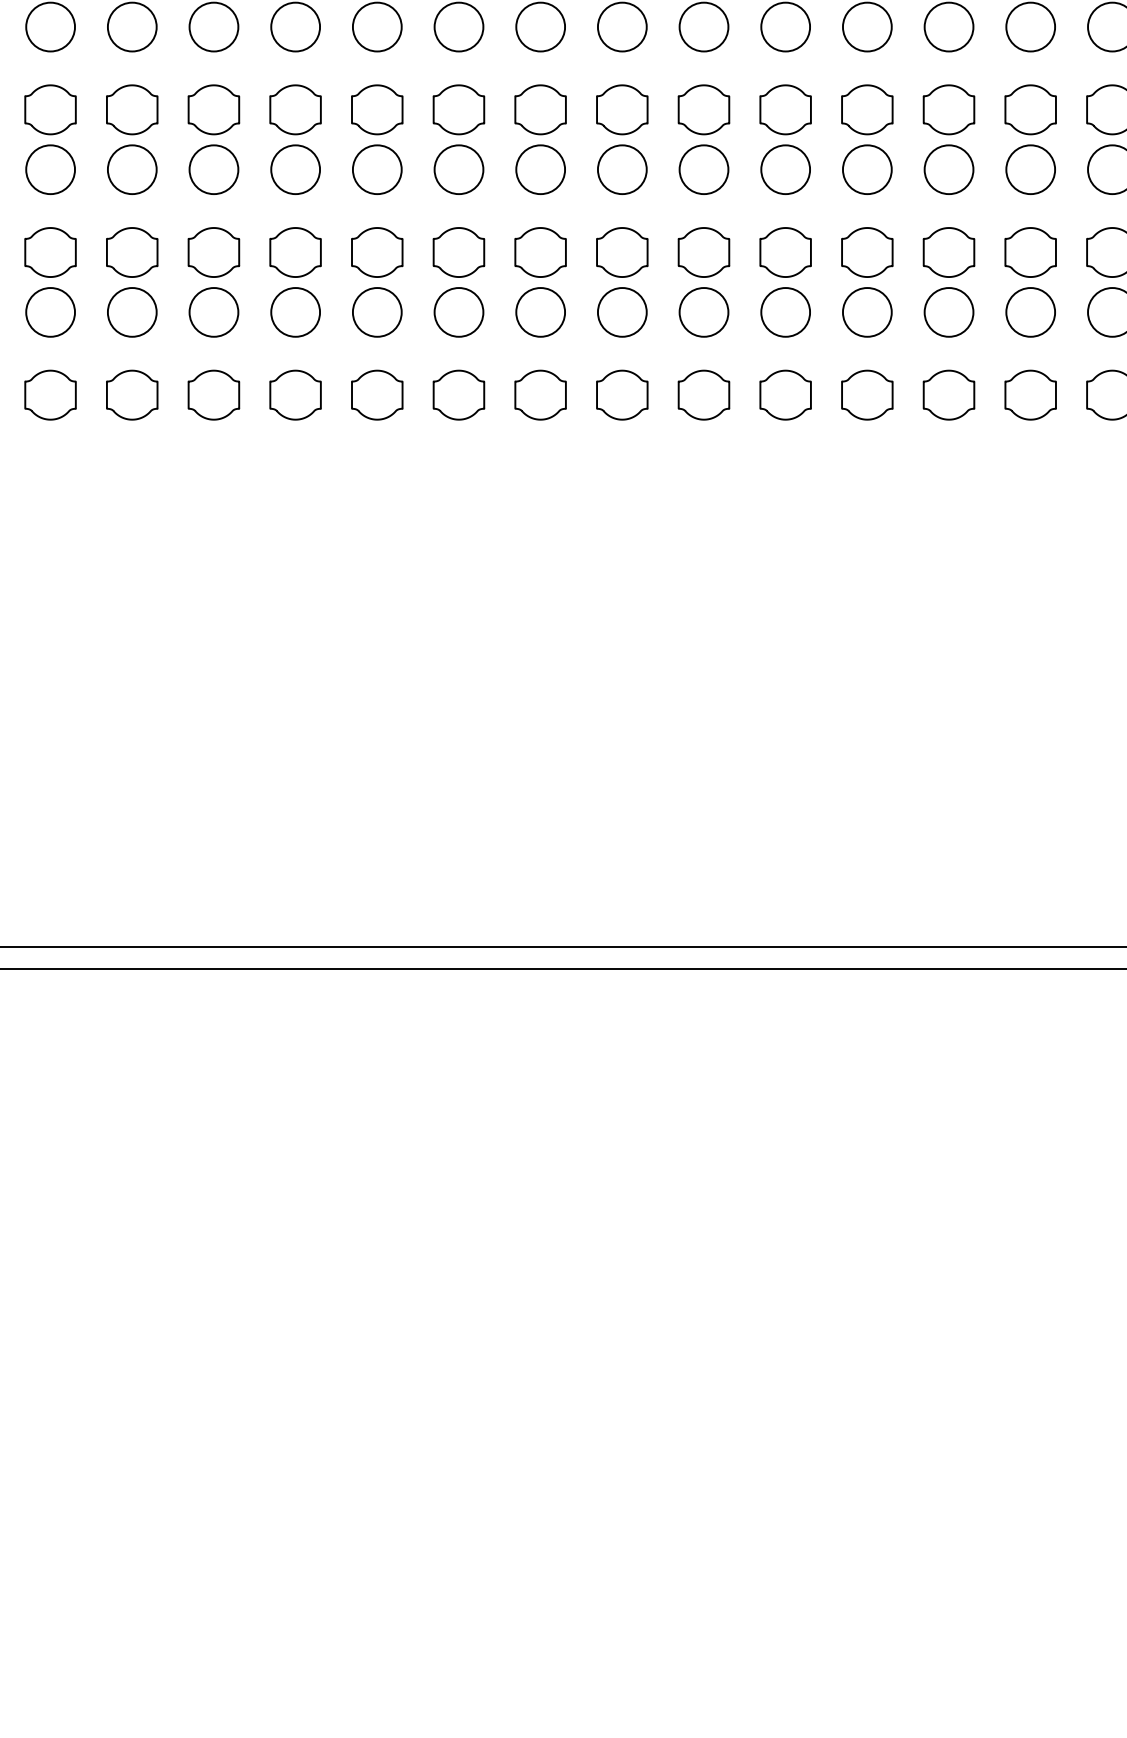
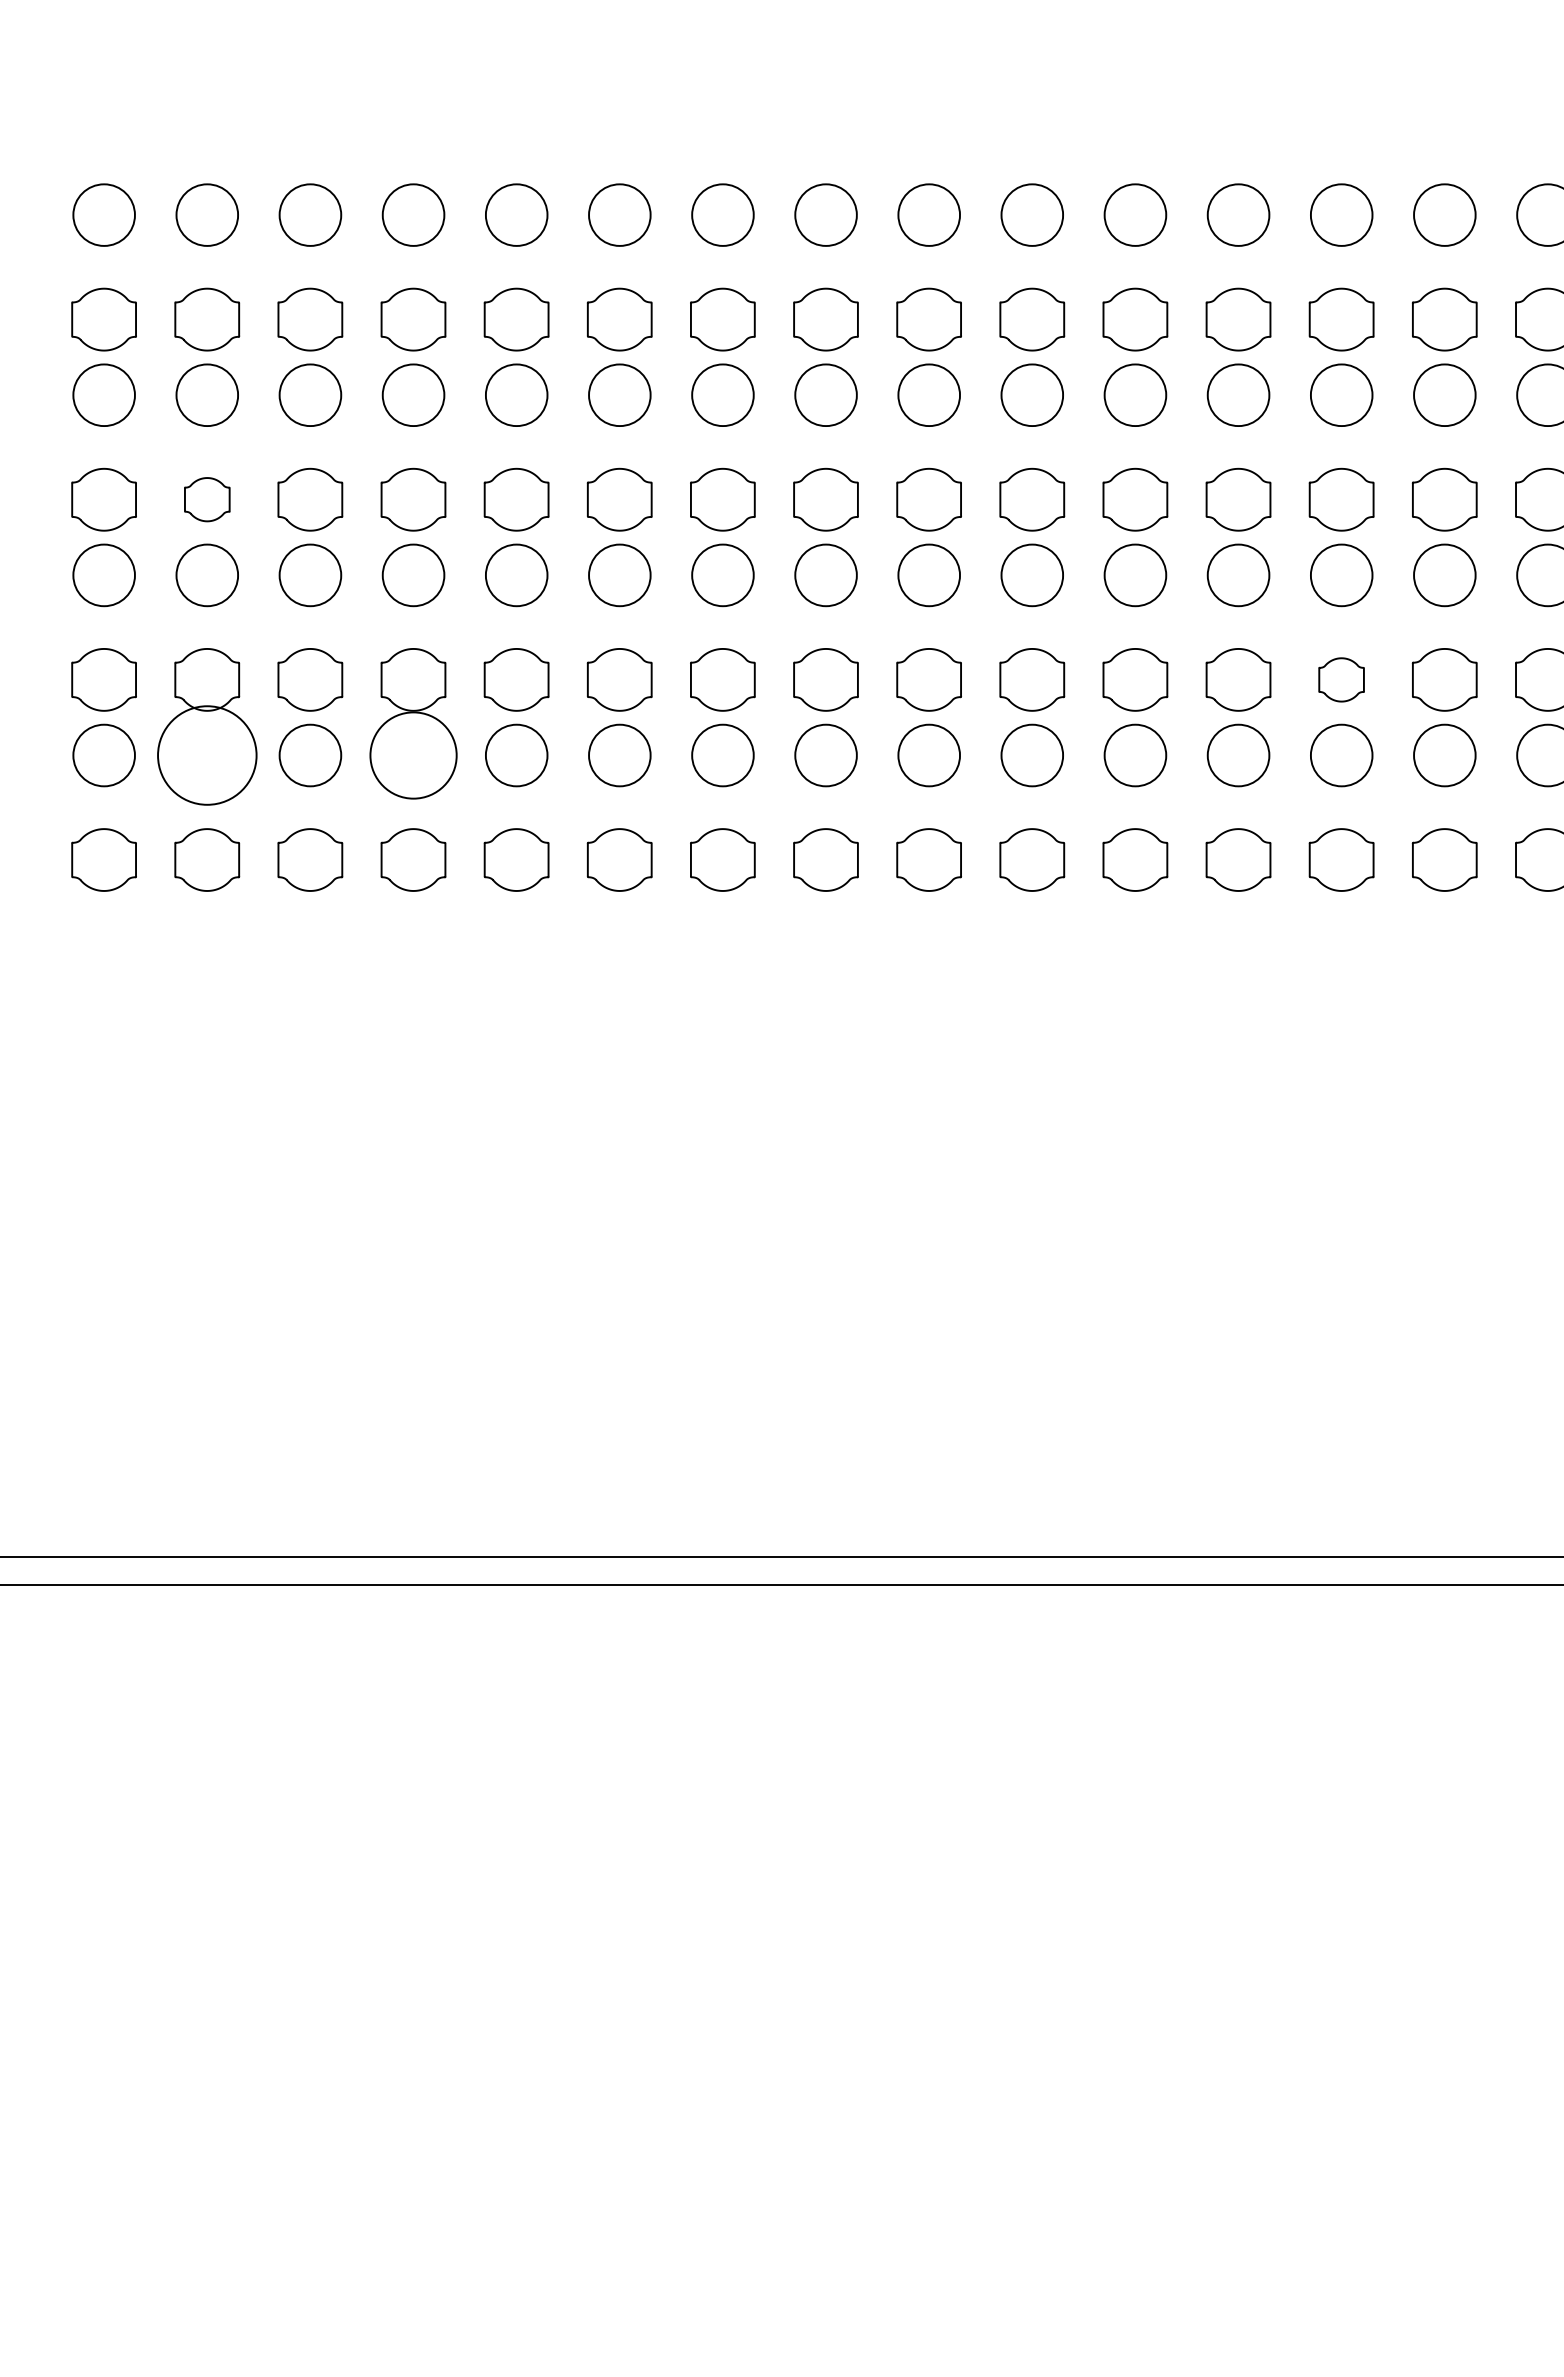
part: (50, 109) -> (207, 499), size x0.7
part: (948, 252) -> (1341, 679), size x0.7
circle: (50, 312) -> (207, 755), size x1.6
circle: (213, 312) -> (413, 755), size x1.4

